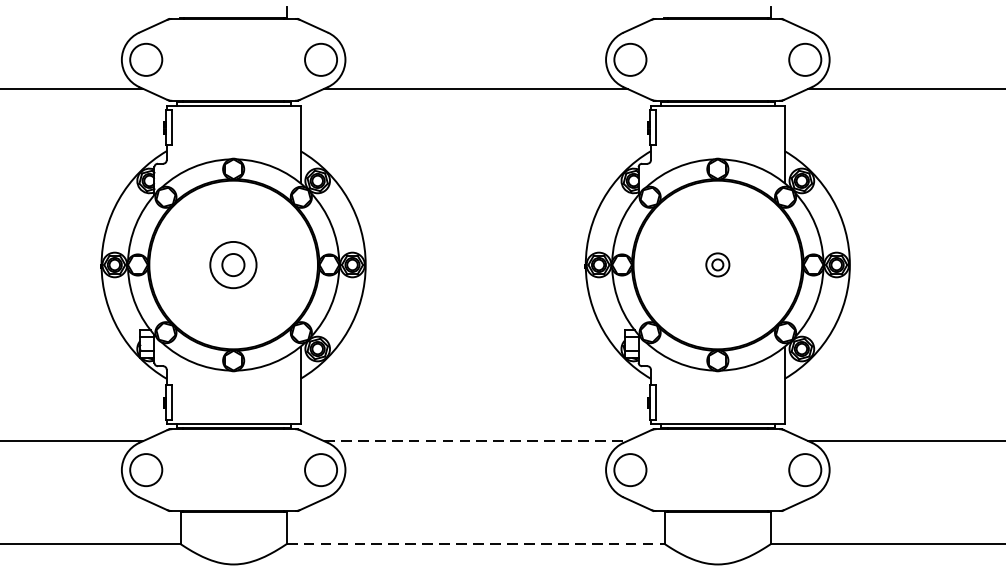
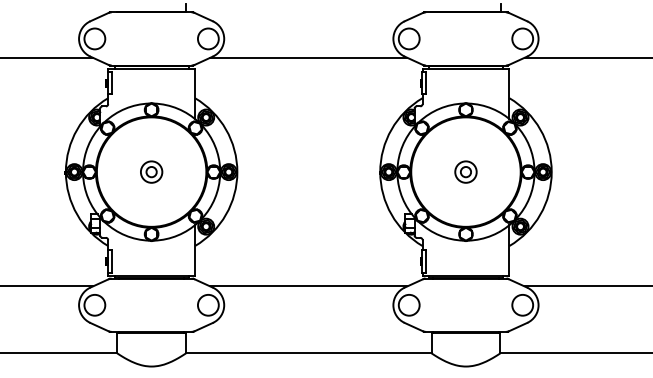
part: (233, 264) -> (151, 171), size x0.71
part: (717, 264) -> (465, 171), size x1.43
line: (475, 441) -> (308, 286), dashed -> solid
line: (475, 544) -> (308, 353), dashed -> solid

